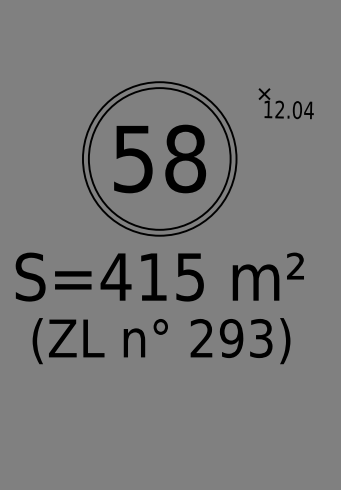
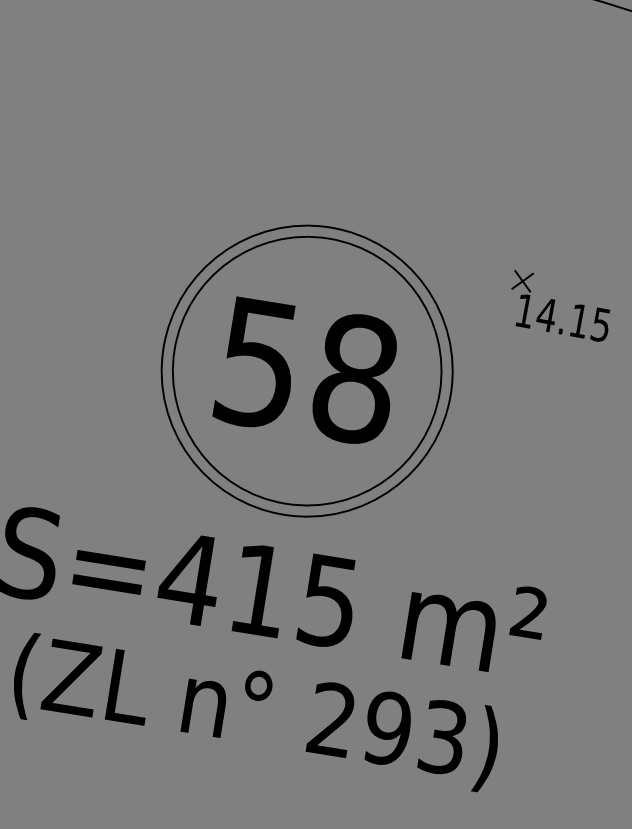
text: (294, 109) -> (574, 318), 12.04 -> 14.15

